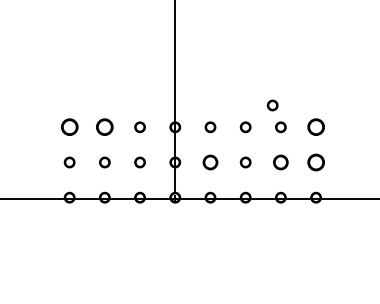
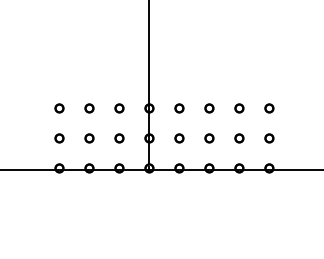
part: (272, 105) -> (232, 89), removed
part: (69, 127) -> (59, 108), size x0.62
part: (104, 127) -> (89, 108), size x0.62
part: (315, 127) -> (268, 108), size x0.62
part: (210, 162) -> (179, 138), size x0.71
part: (280, 162) -> (239, 138), size x0.71
part: (315, 162) -> (268, 138), size x0.62

